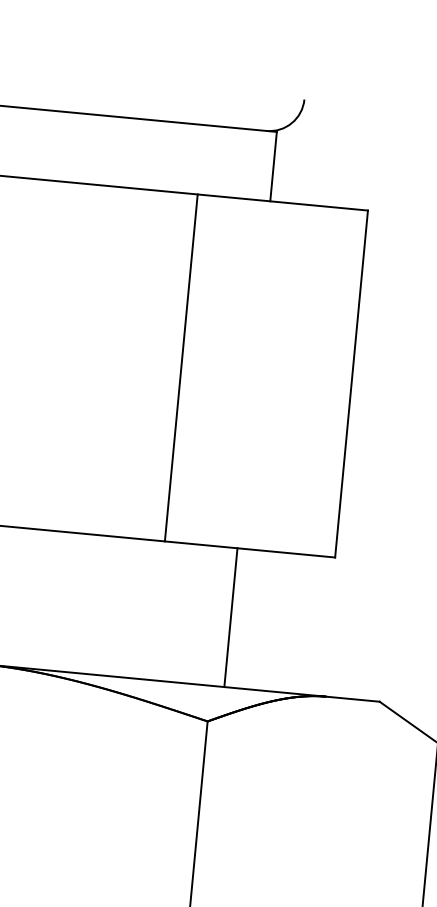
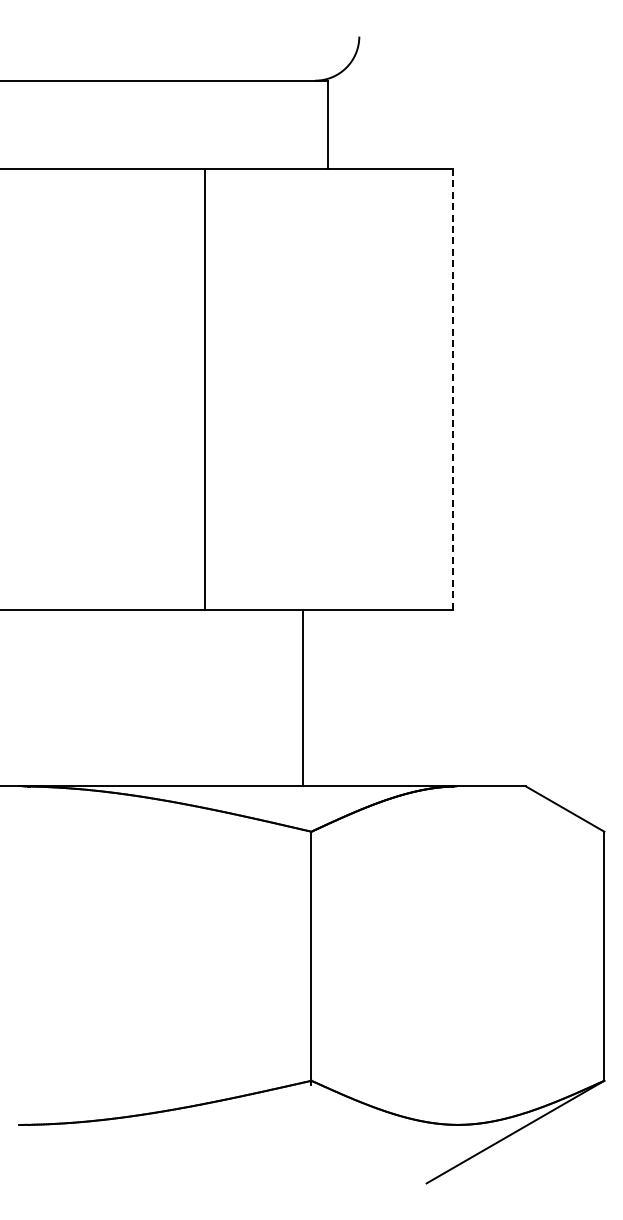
line: (181, 367) -> (205, 388), moved
line: (351, 384) -> (452, 389), solid -> dashed
line: (231, 617) -> (303, 697), moved

